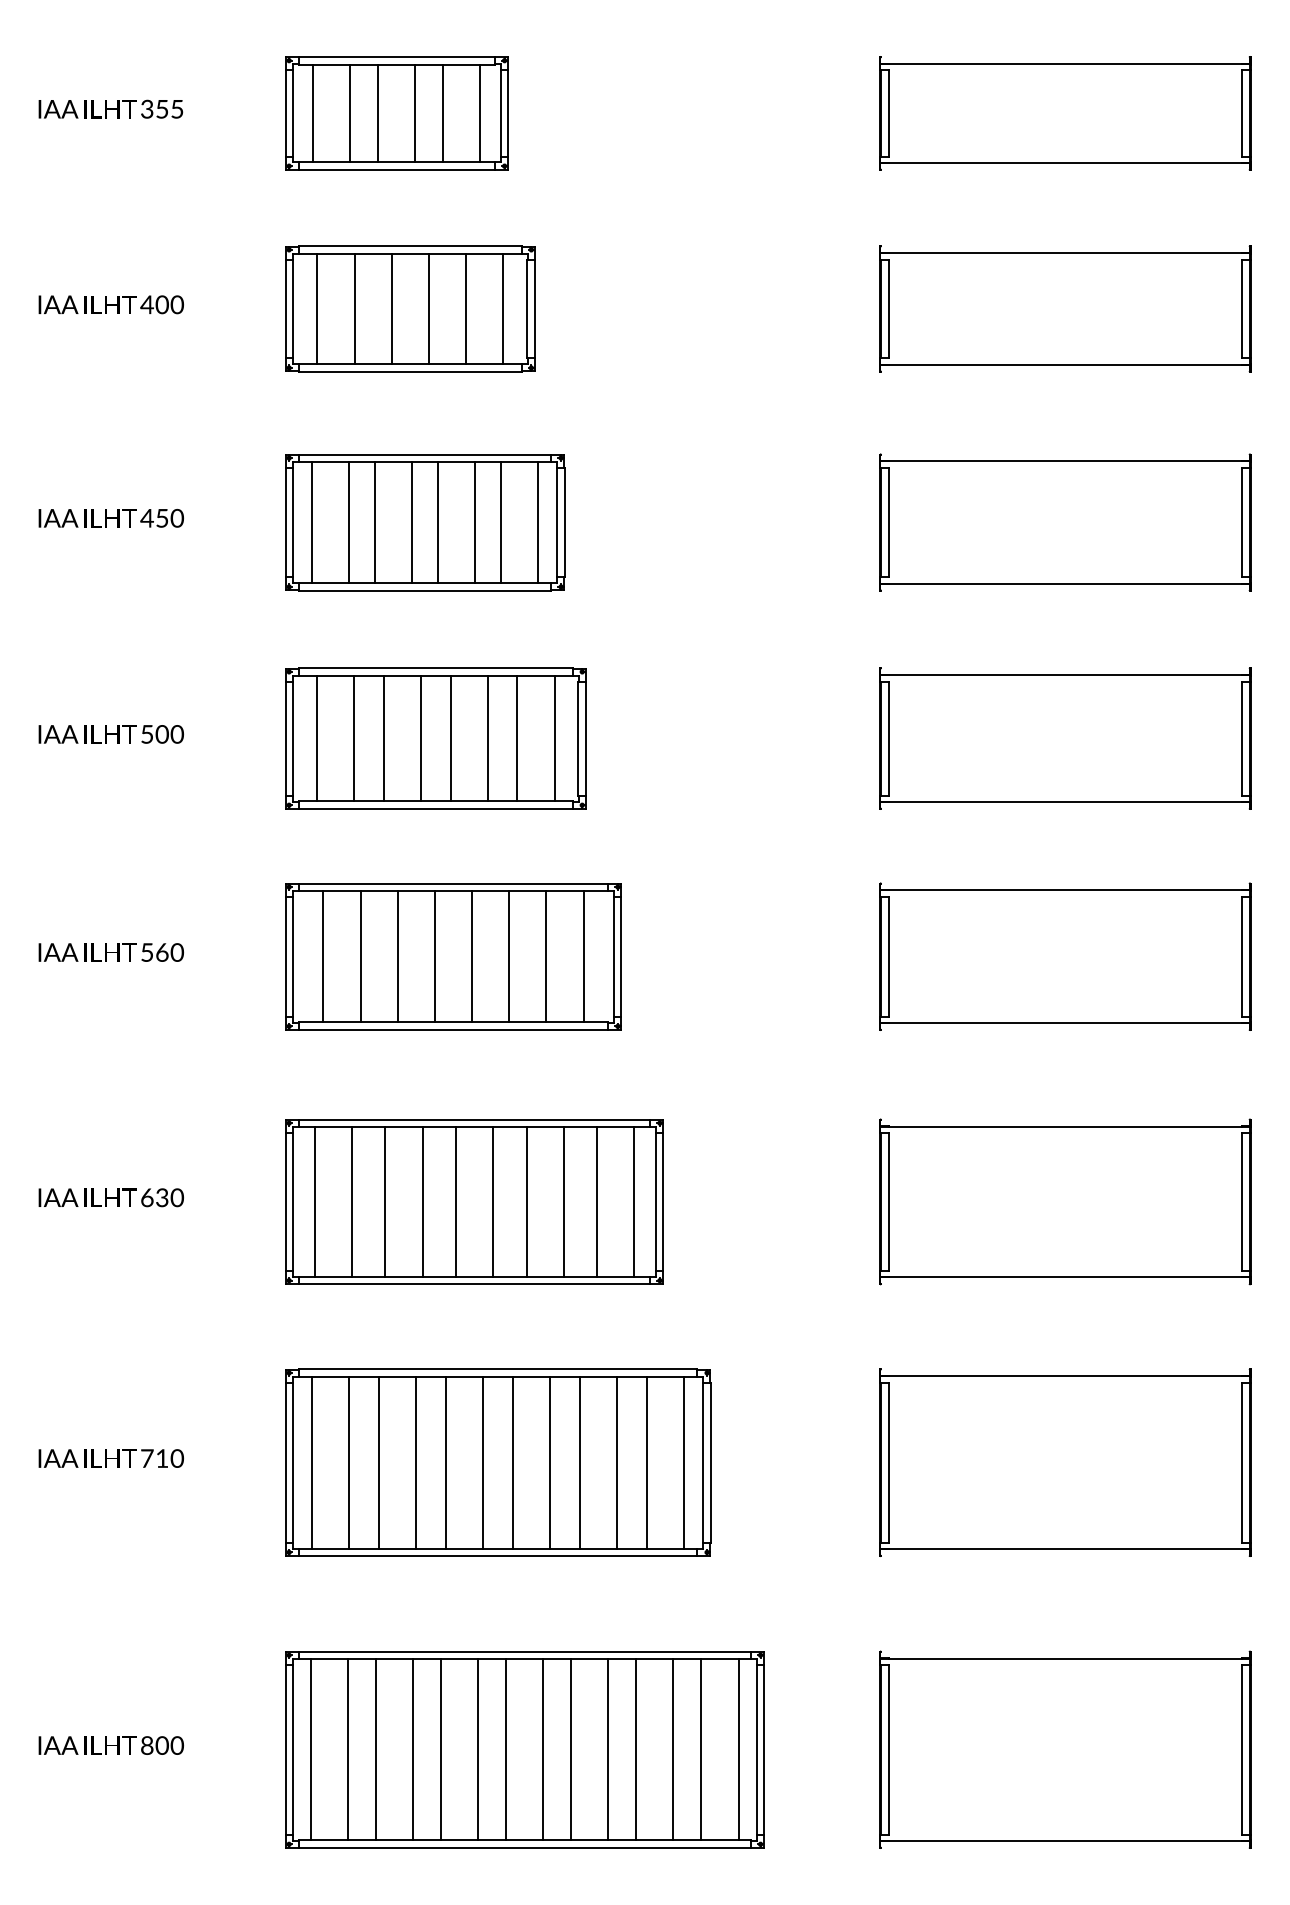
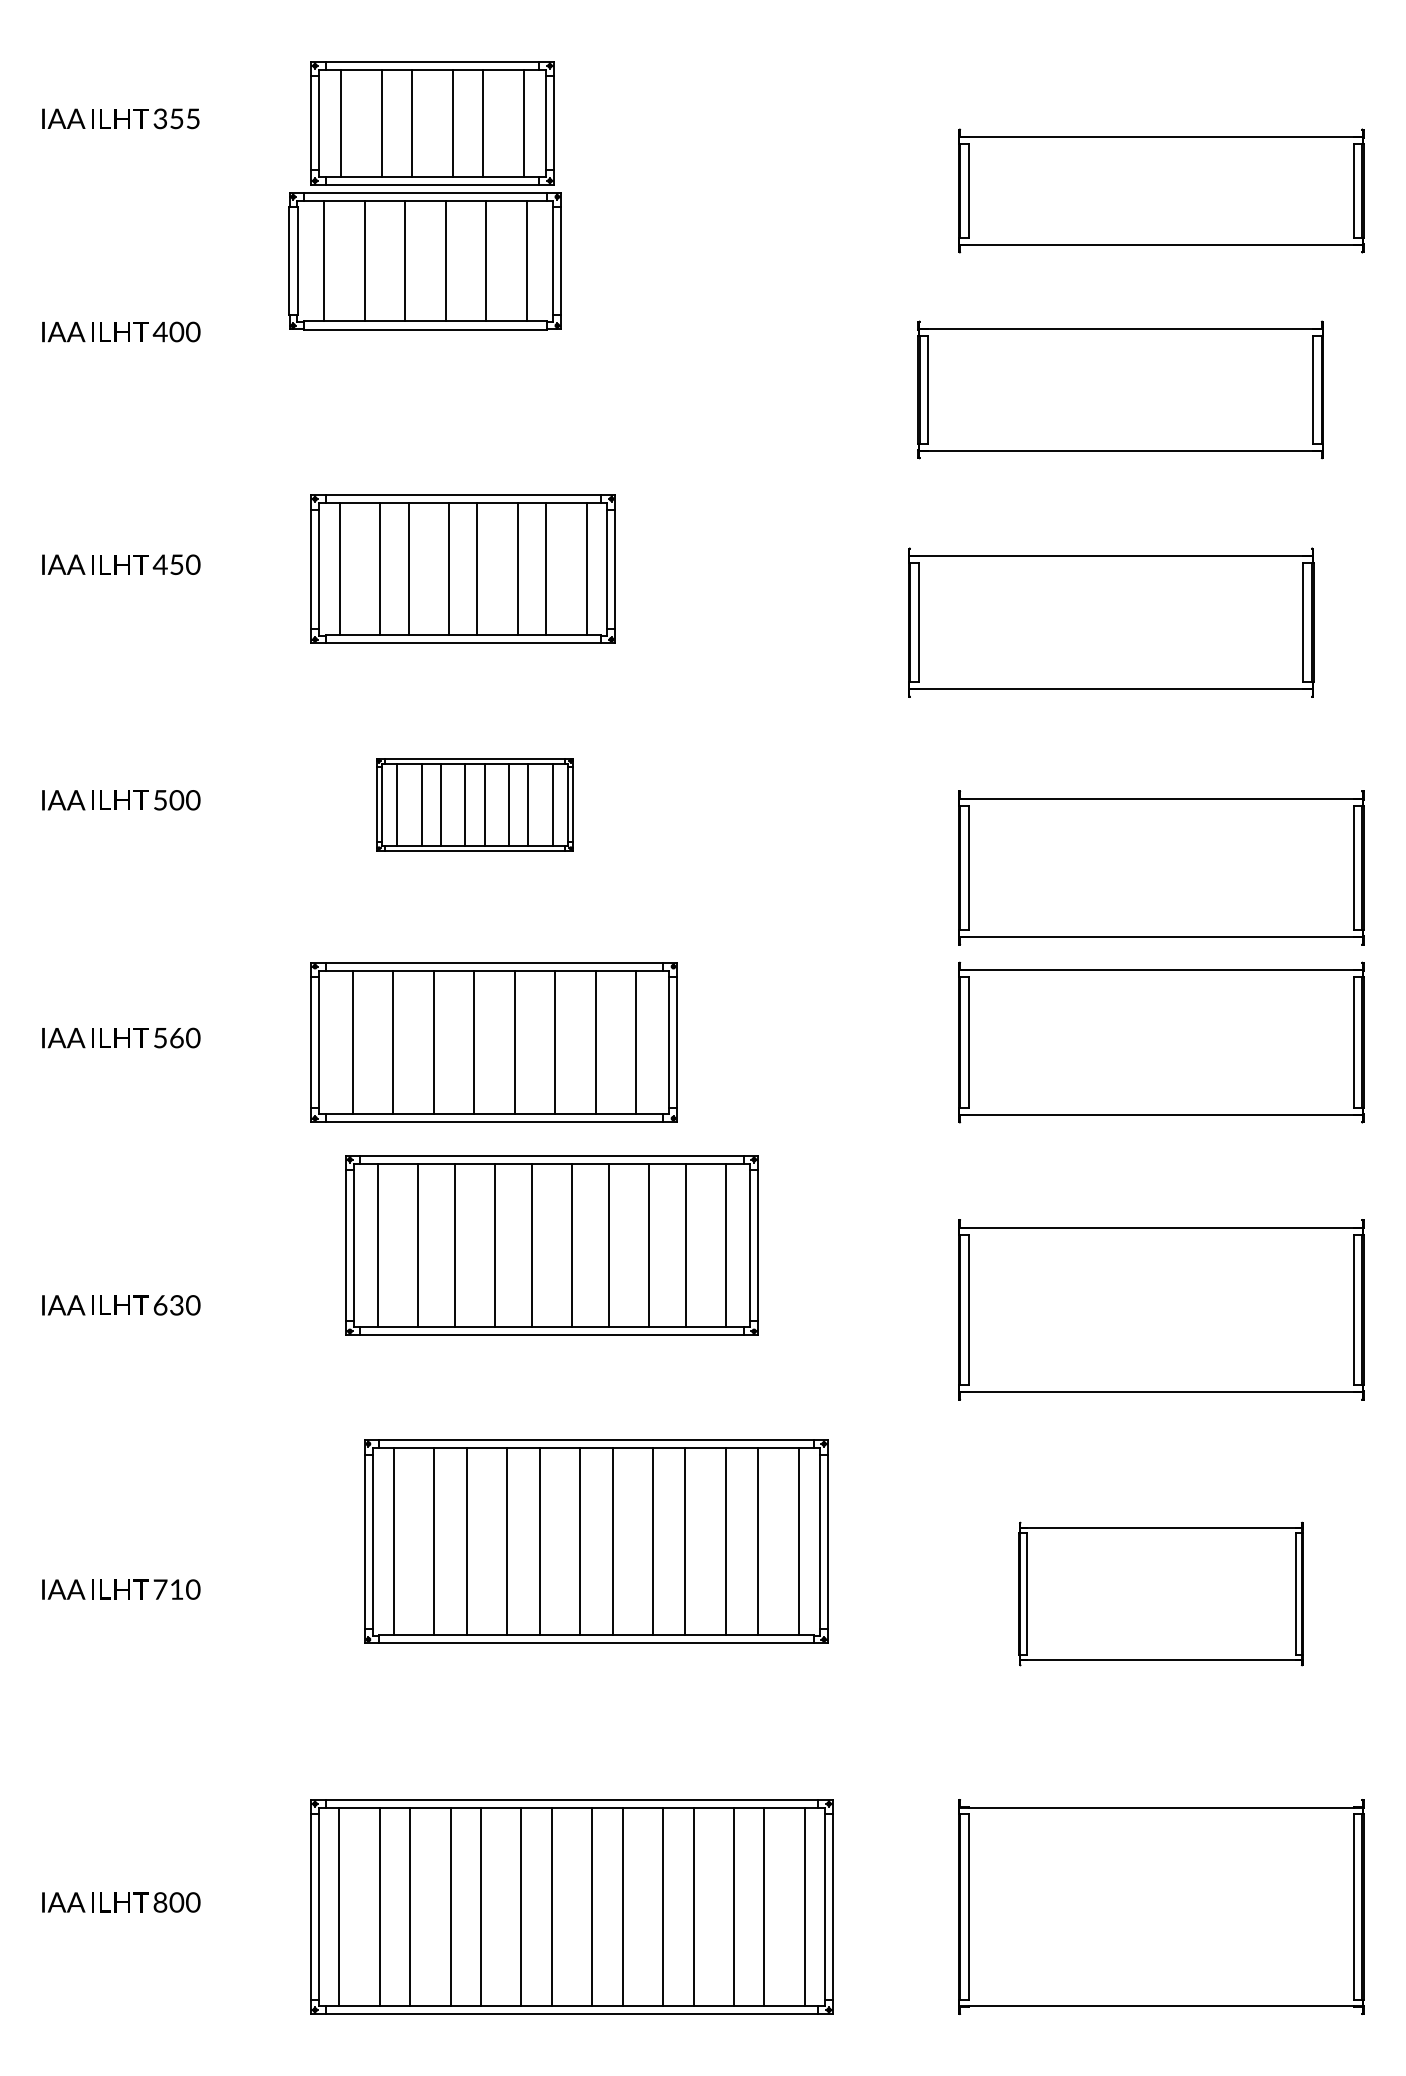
part: (1065, 113) -> (1161, 191), moved
part: (410, 308) -> (425, 260), moved
part: (1065, 308) -> (1121, 389), moved
part: (1065, 522) -> (1111, 622), moved
part: (435, 738) -> (474, 804), size x0.6
part: (1065, 738) -> (1161, 867), moved
part: (474, 1201) -> (552, 1245), moved
part: (498, 1462) -> (596, 1541), moved
part: (1065, 1462) -> (1161, 1593), size x0.7

